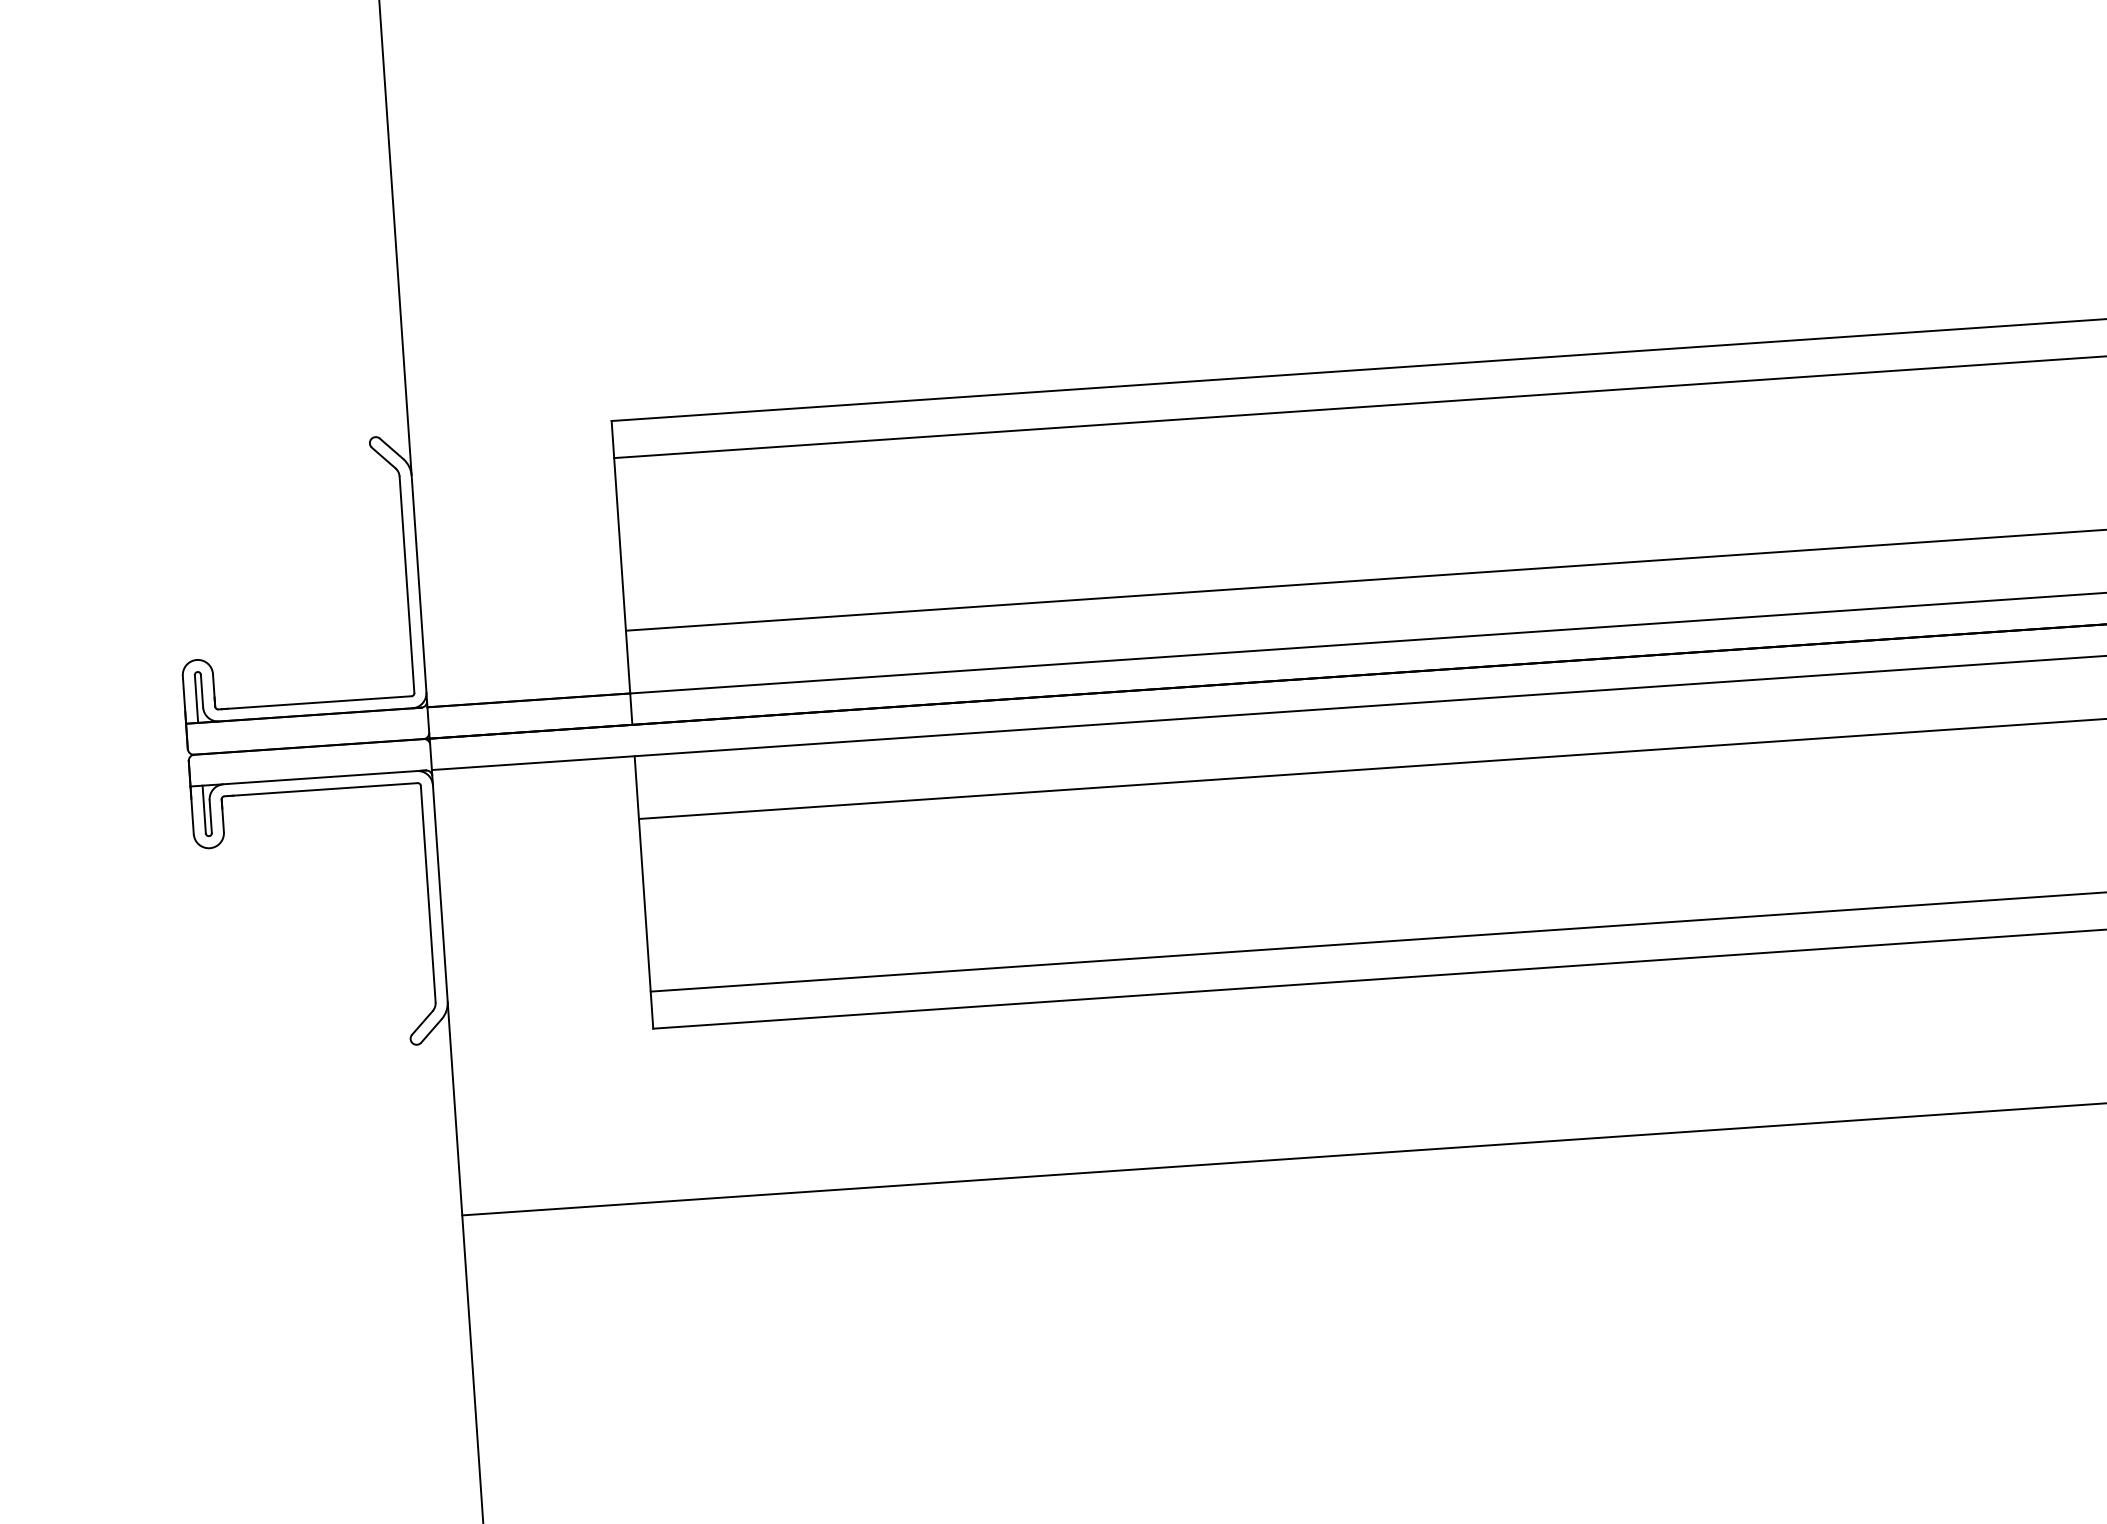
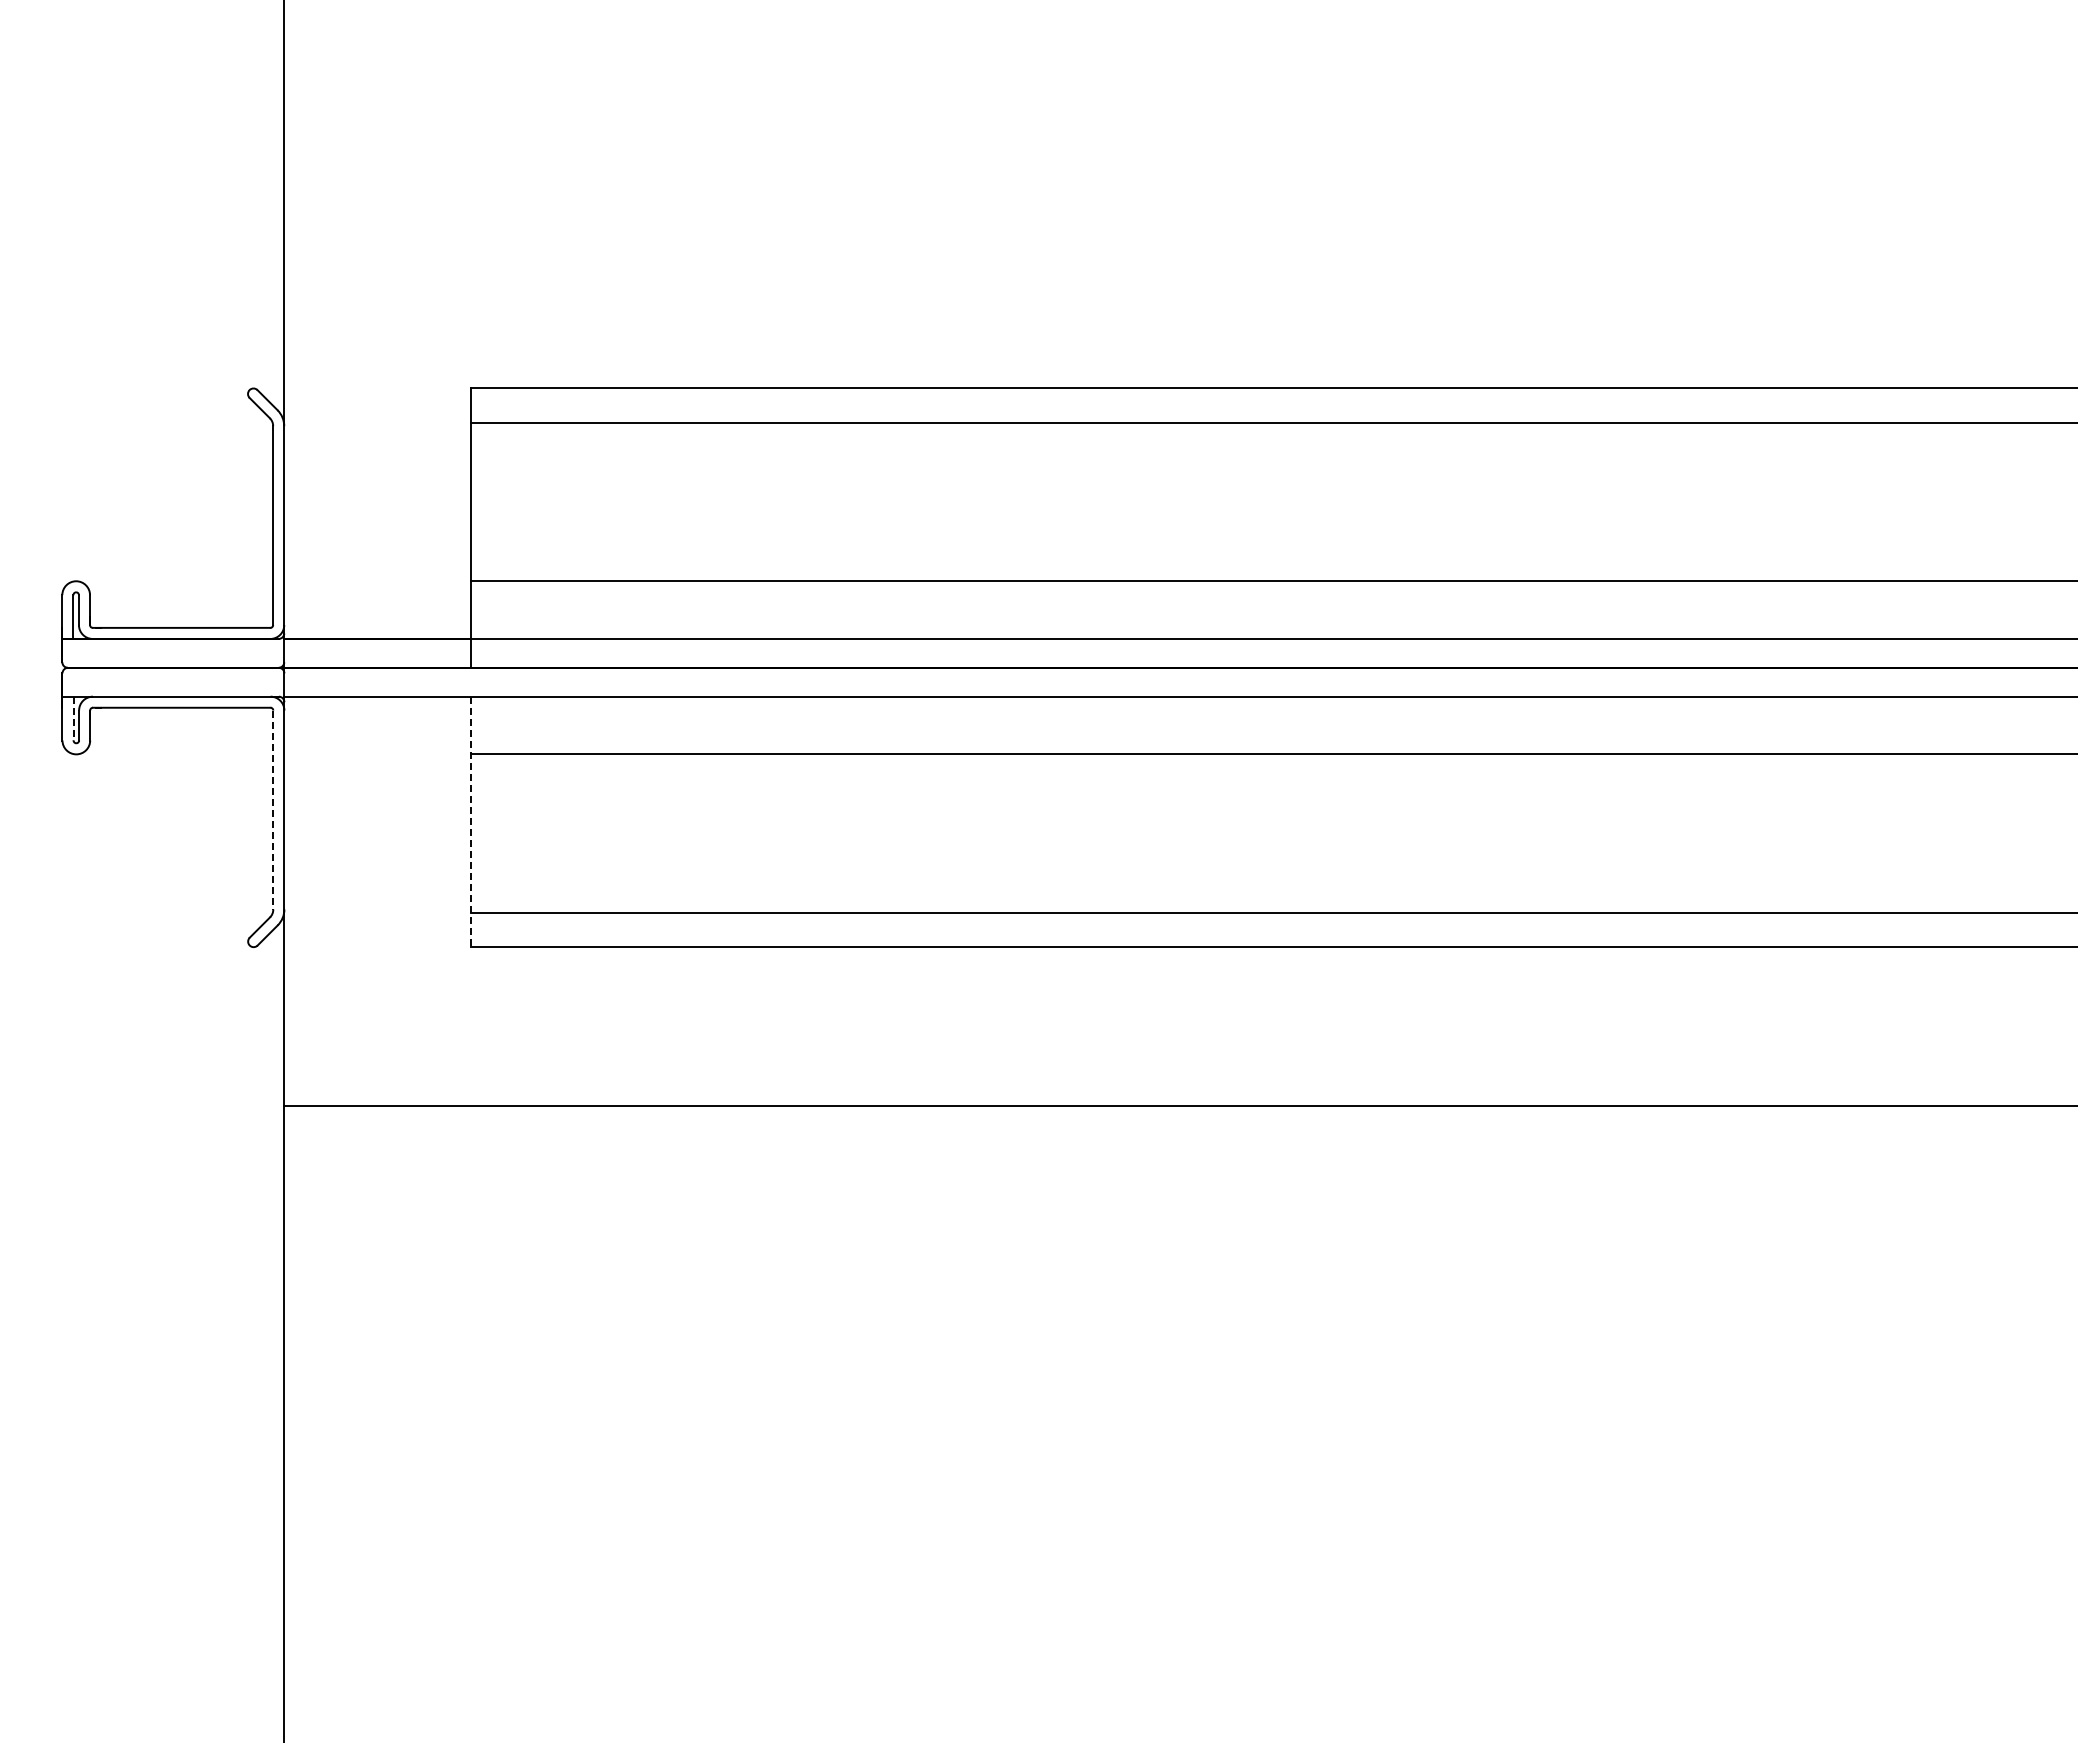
line: (204, 810) -> (73, 719), solid -> dashed
line: (643, 893) -> (470, 822), solid -> dashed
line: (428, 894) -> (273, 810), solid -> dashed

